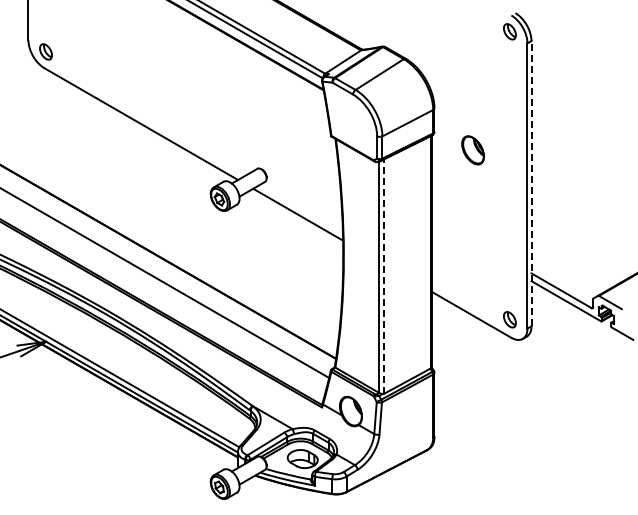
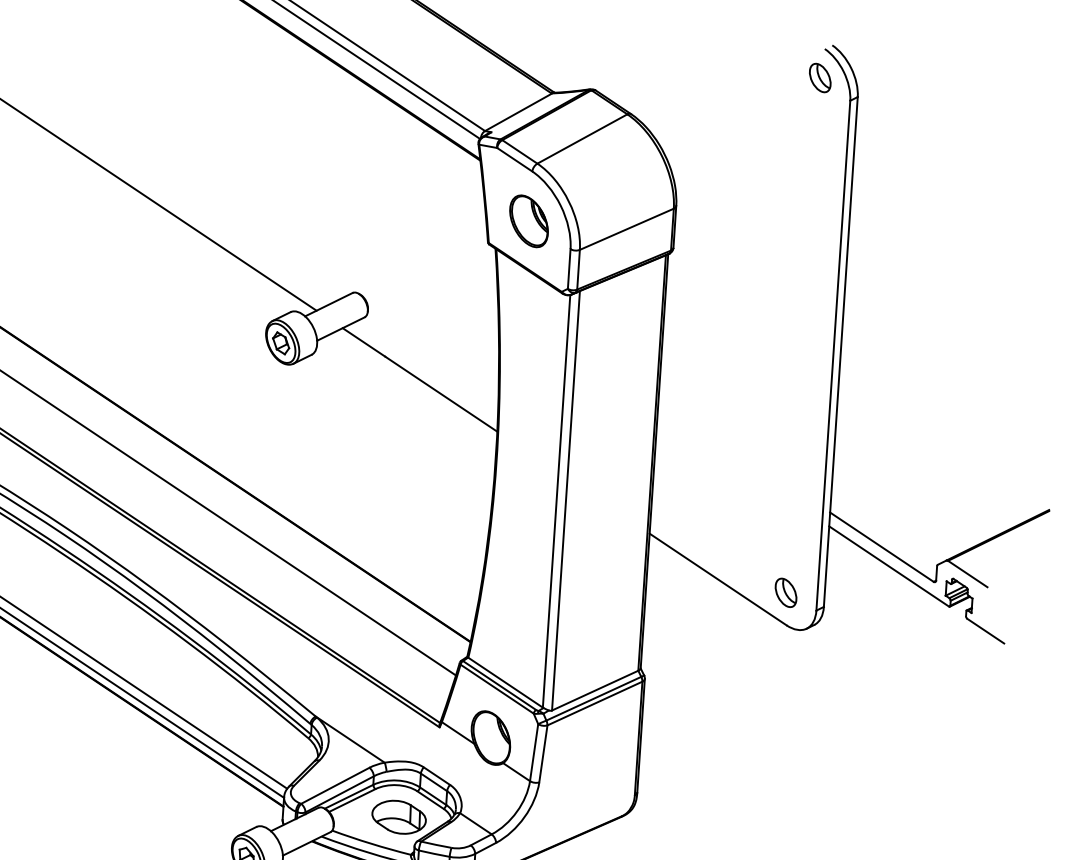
part: (472, 150) -> (528, 221), moved
line: (531, 183) -> (840, 351), dashed -> solid
line: (383, 276) -> (565, 500), dashed -> solid

